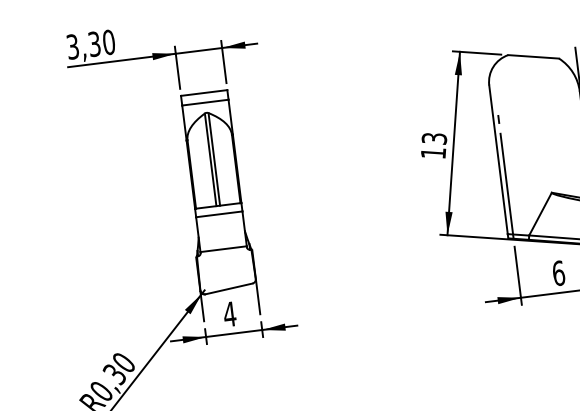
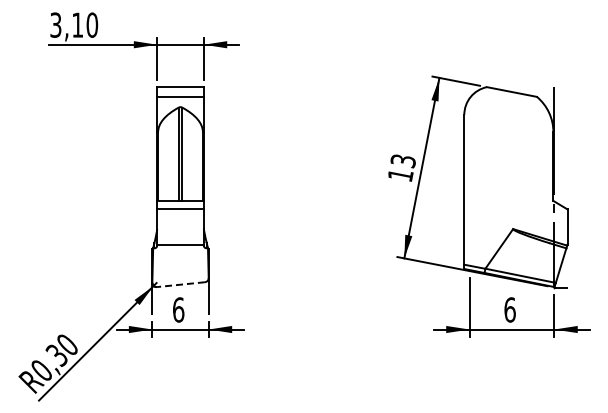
text: (94, 43) -> (77, 24), 3,30 -> 3,10
line: (505, 177) -> (469, 208), removed
line: (228, 288) -> (180, 284), solid -> dashed
text: (229, 313) -> (178, 309), 4 -> 6

